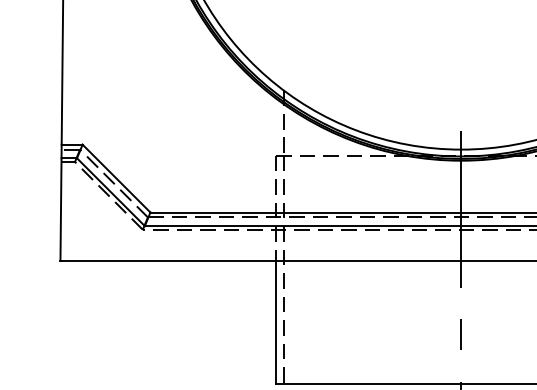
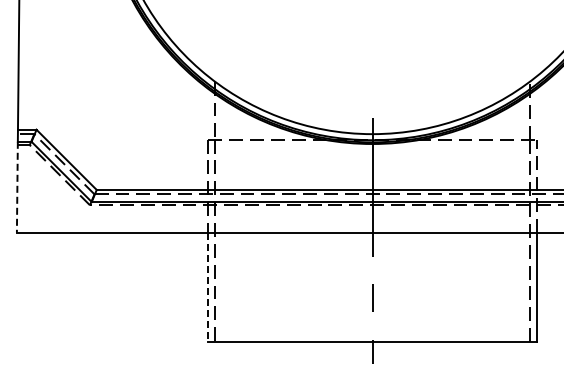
line: (61, 209) -> (17, 187), solid -> dashed
line: (276, 322) -> (208, 287), solid -> dashed

